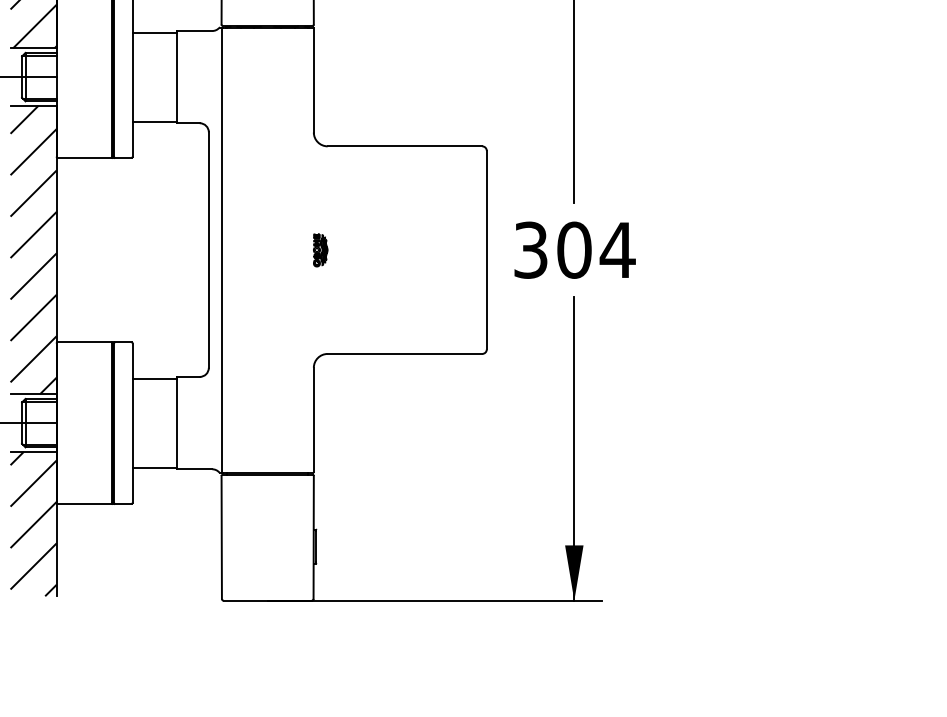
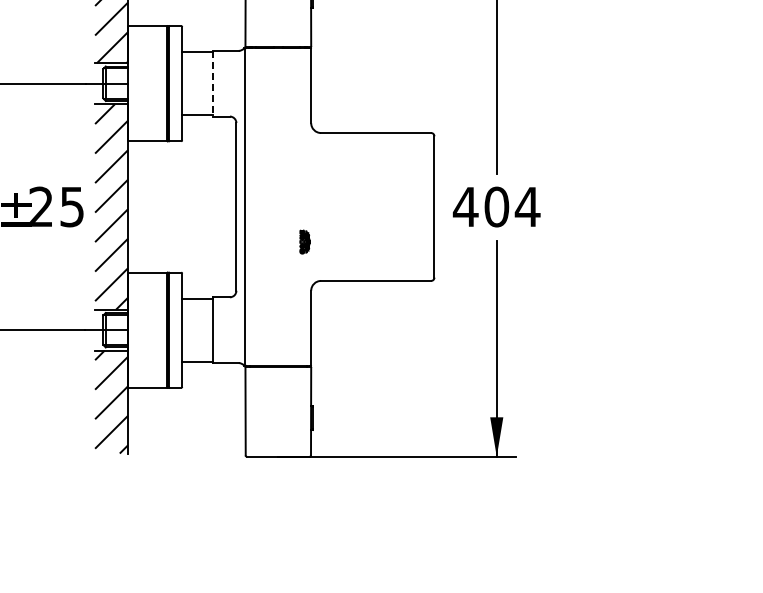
line: (176, 76) -> (213, 83), solid -> dashed
part: (319, 249) -> (304, 241), moved
text: (530, 249) -> (465, 206), 304 -> 404

